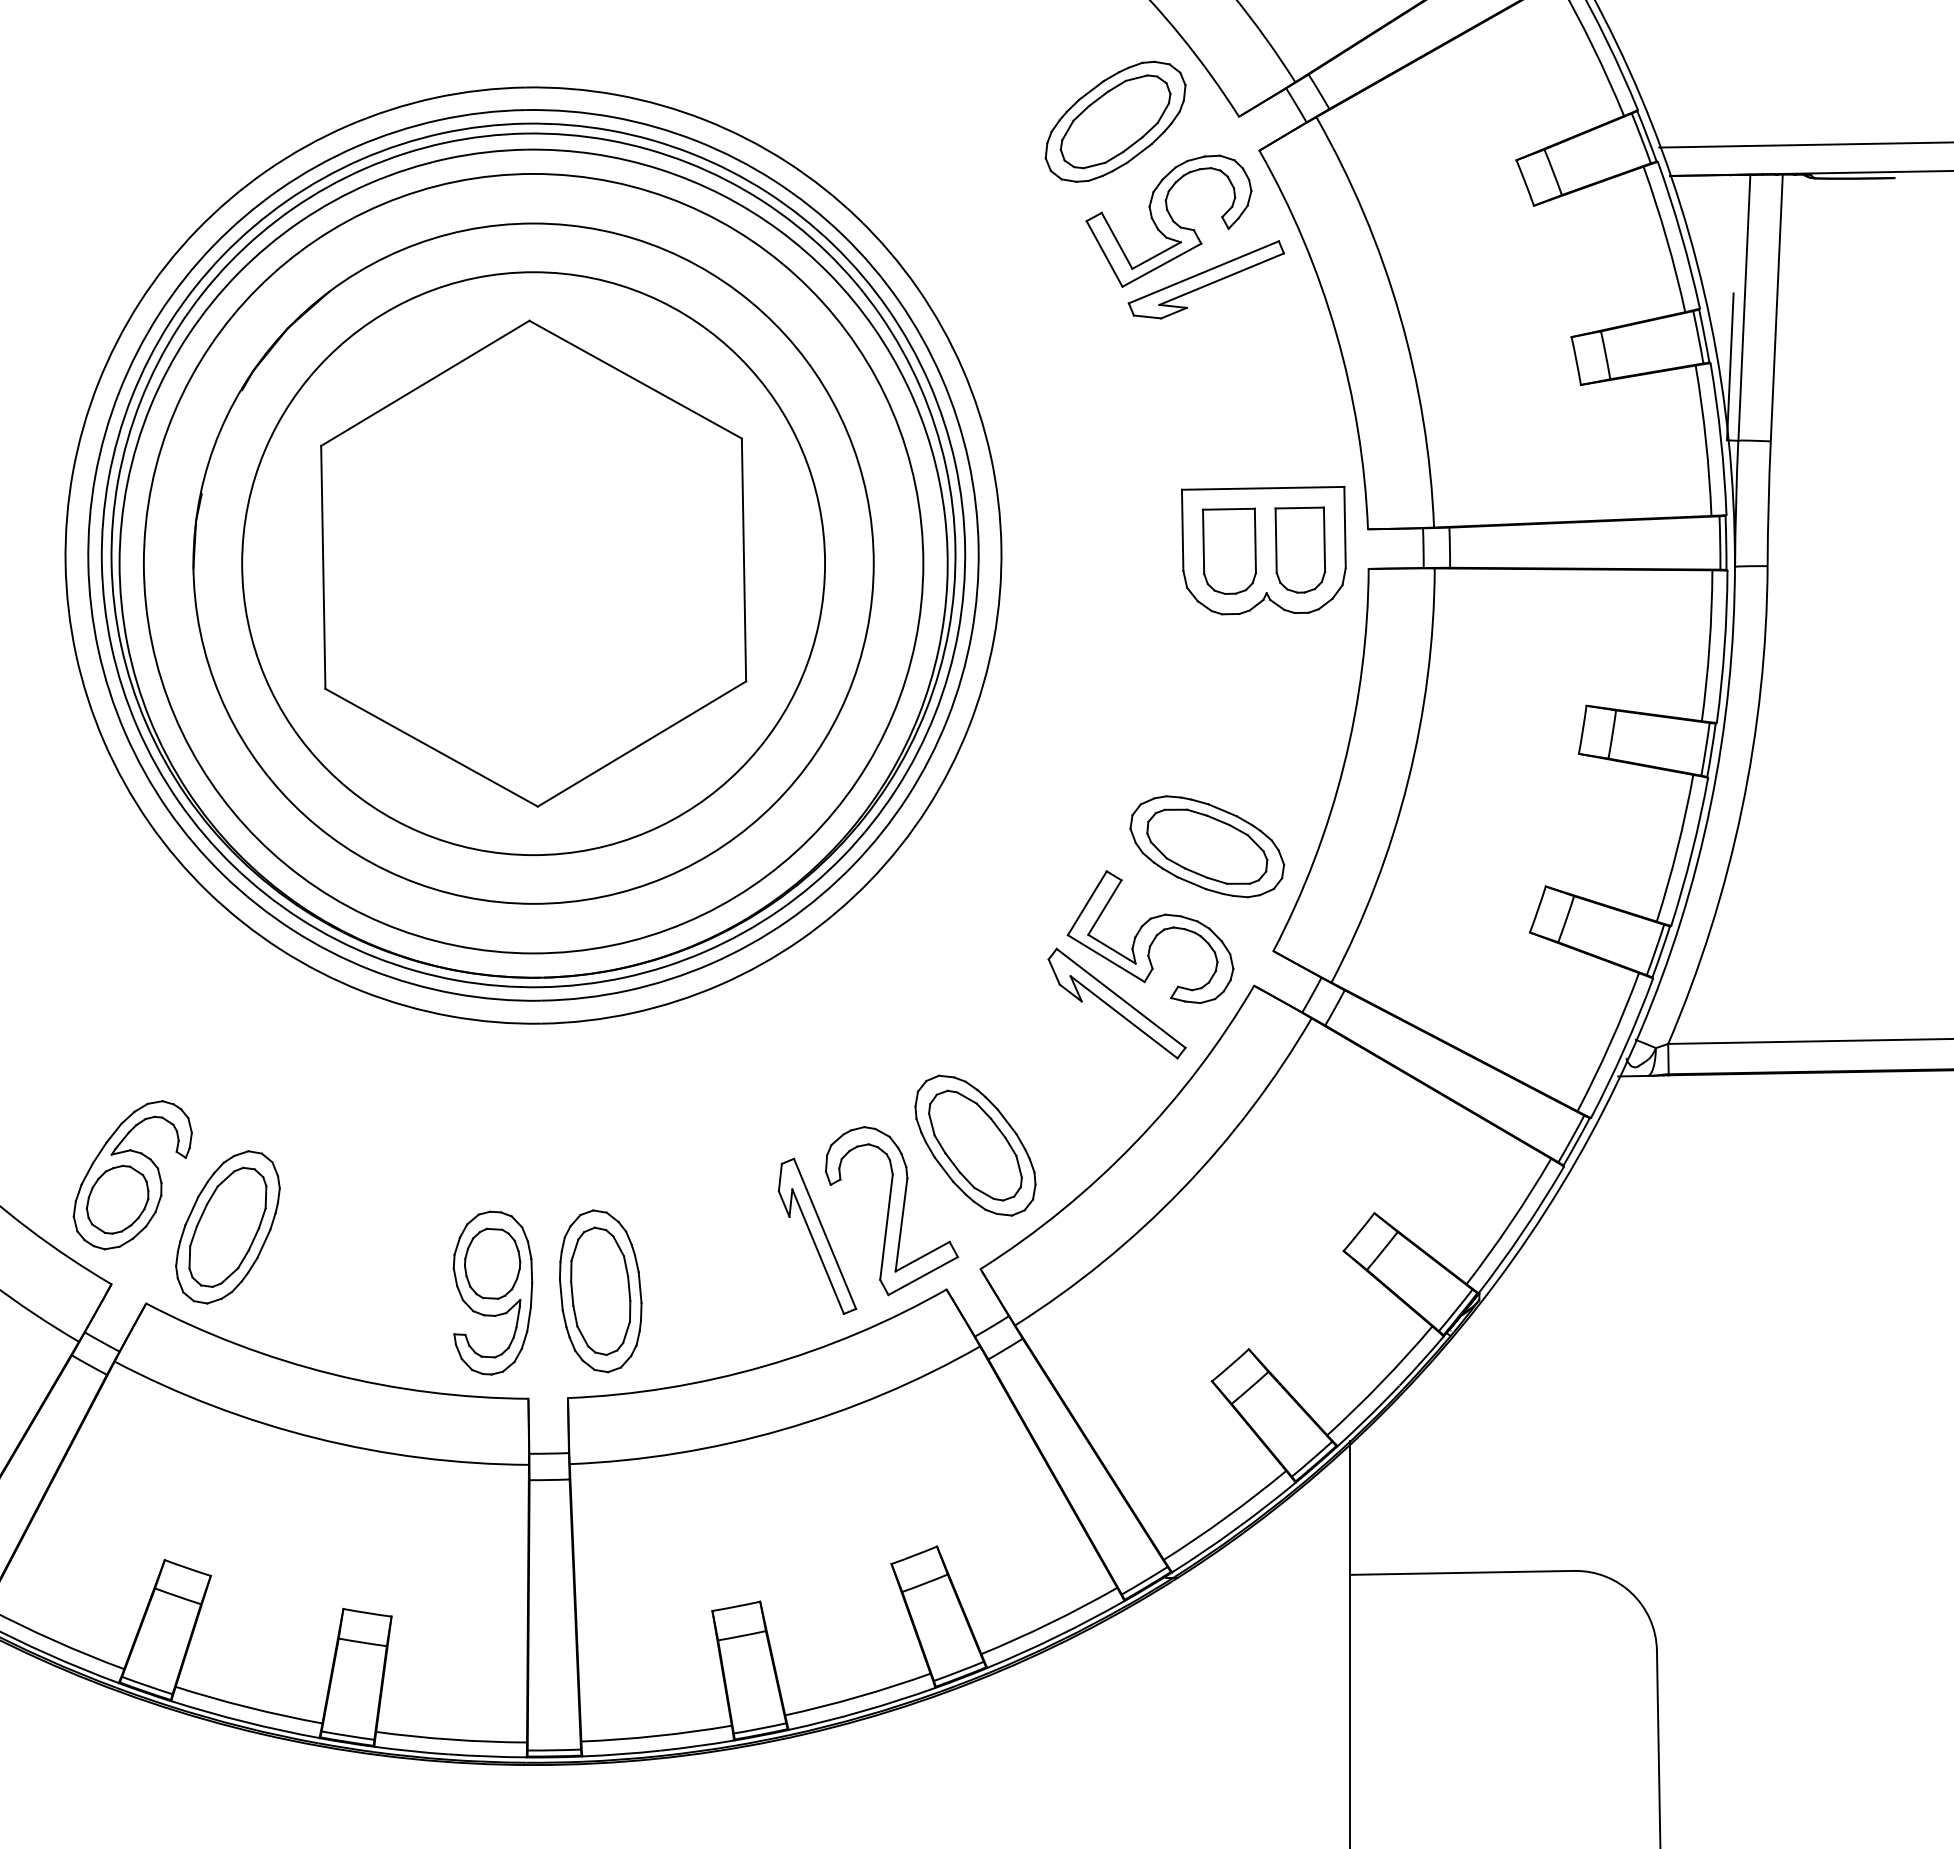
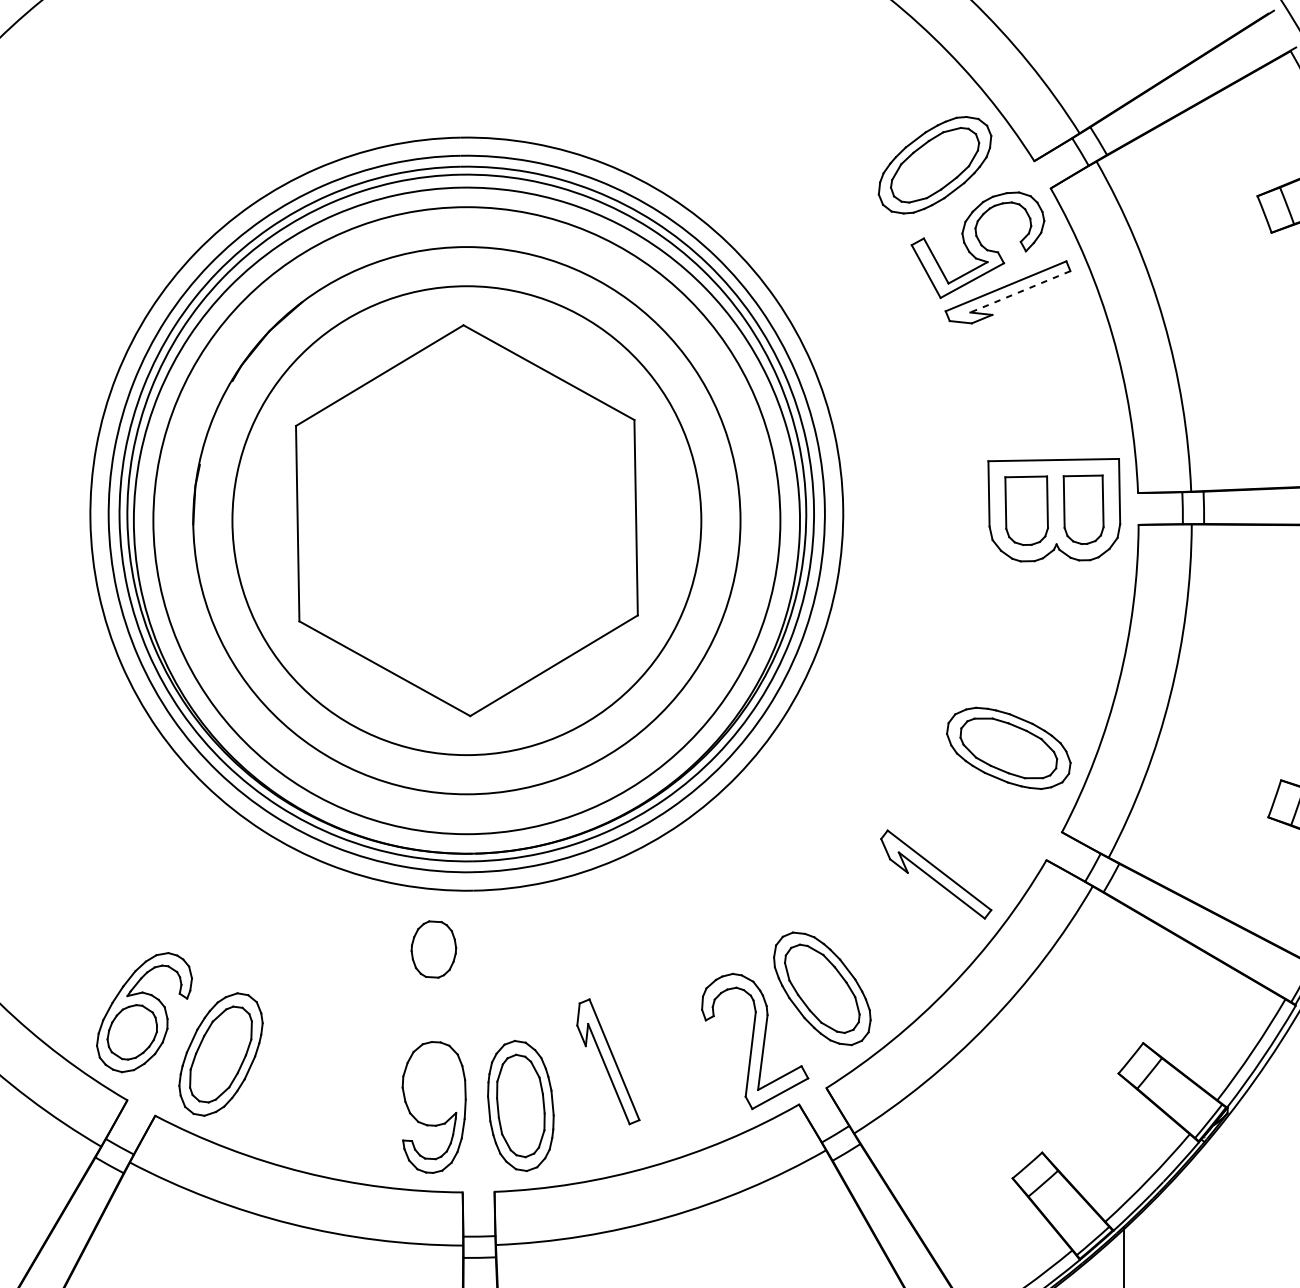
line: (1221, 279) -> (1020, 292), solid -> dashed
part: (1150, 937) -> (963, 821), removed
part: (817, 1236) -> (608, 1061), moved
part: (492, 1263) -> (433, 949), moved

